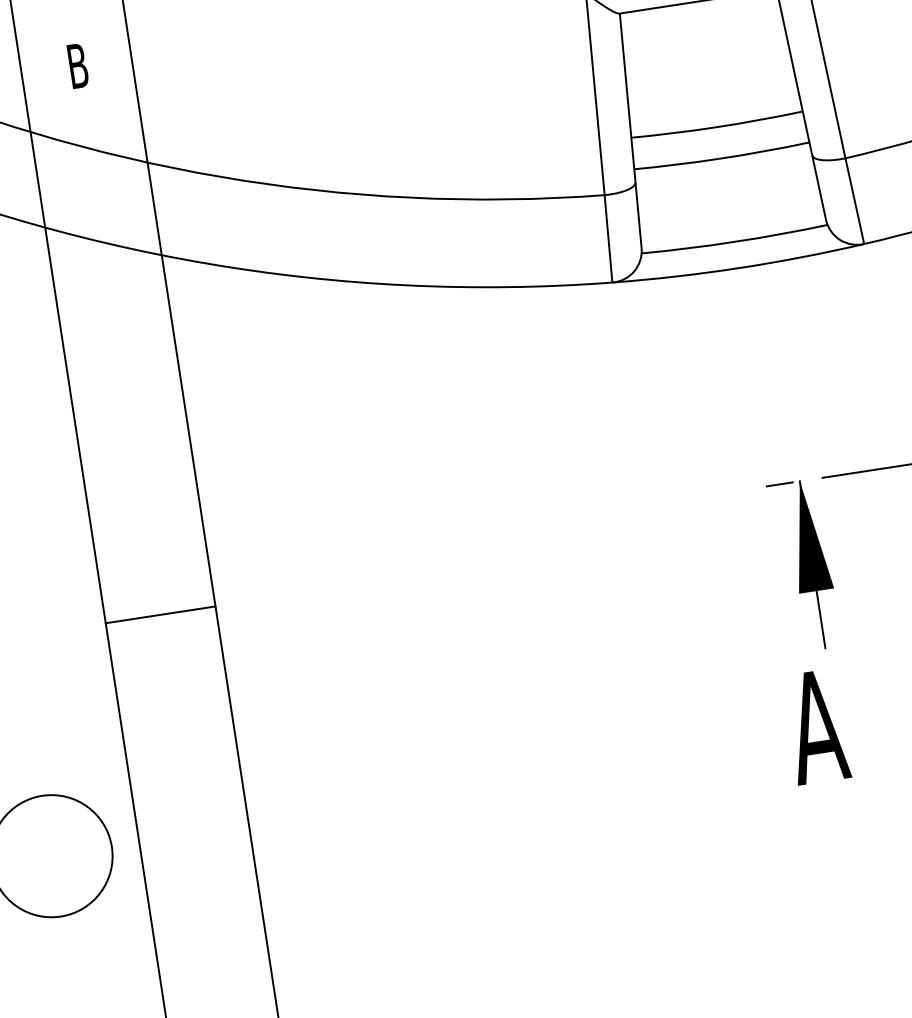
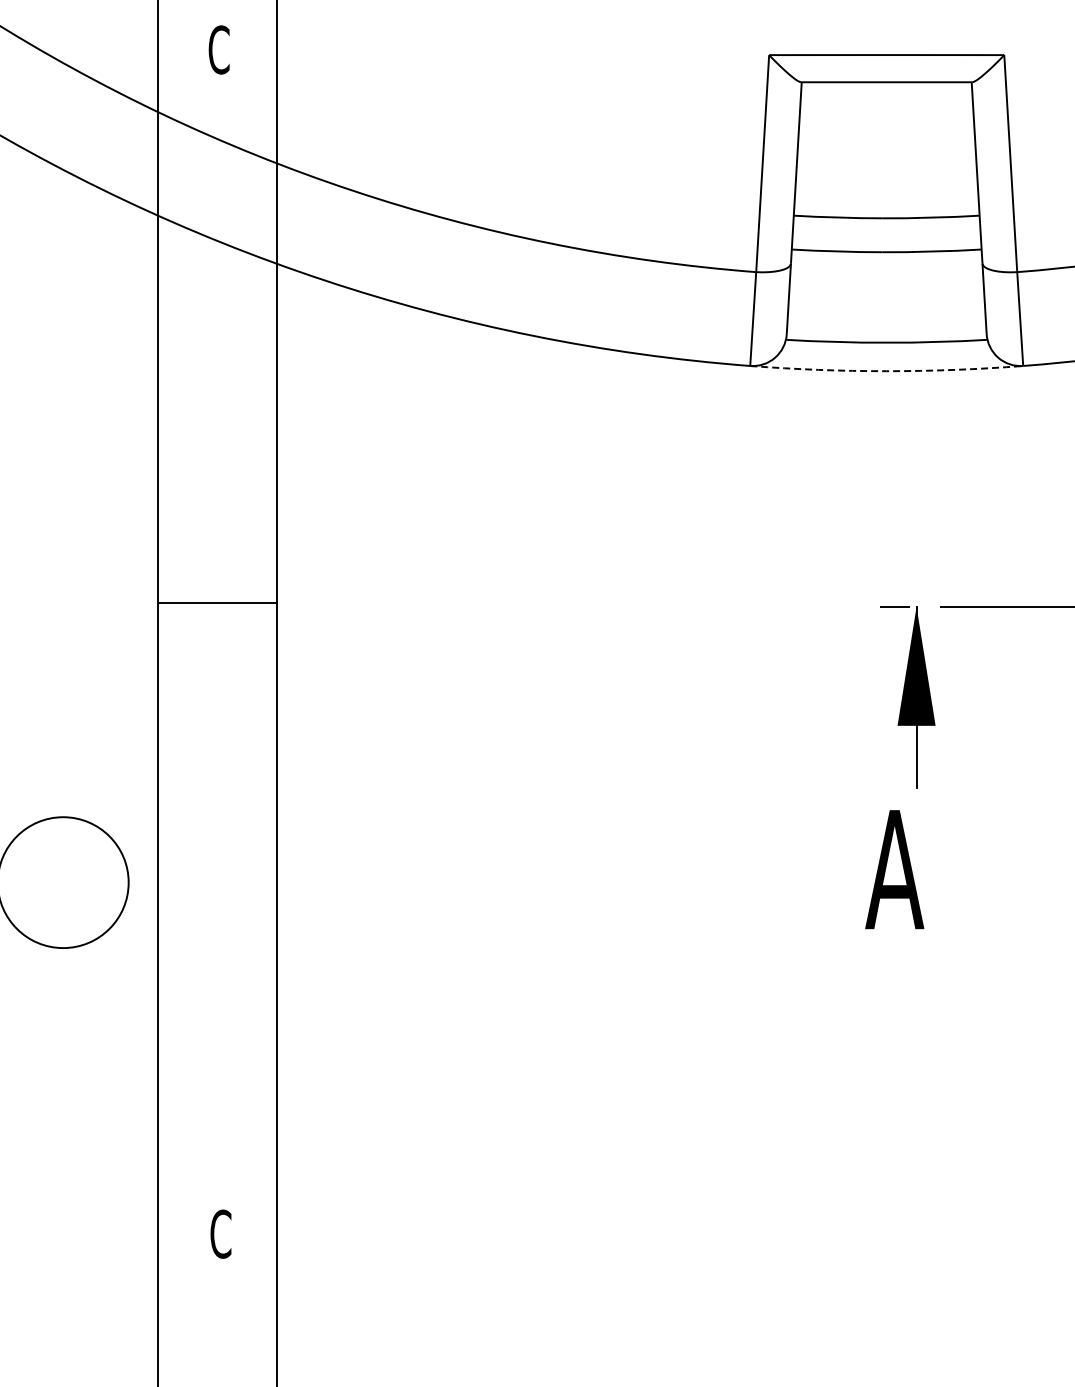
text: (77, 65) -> (218, 49), B -> C
arc: (738, 268) -> (886, 371), solid -> dashed
line: (160, 614) -> (217, 602), moved

